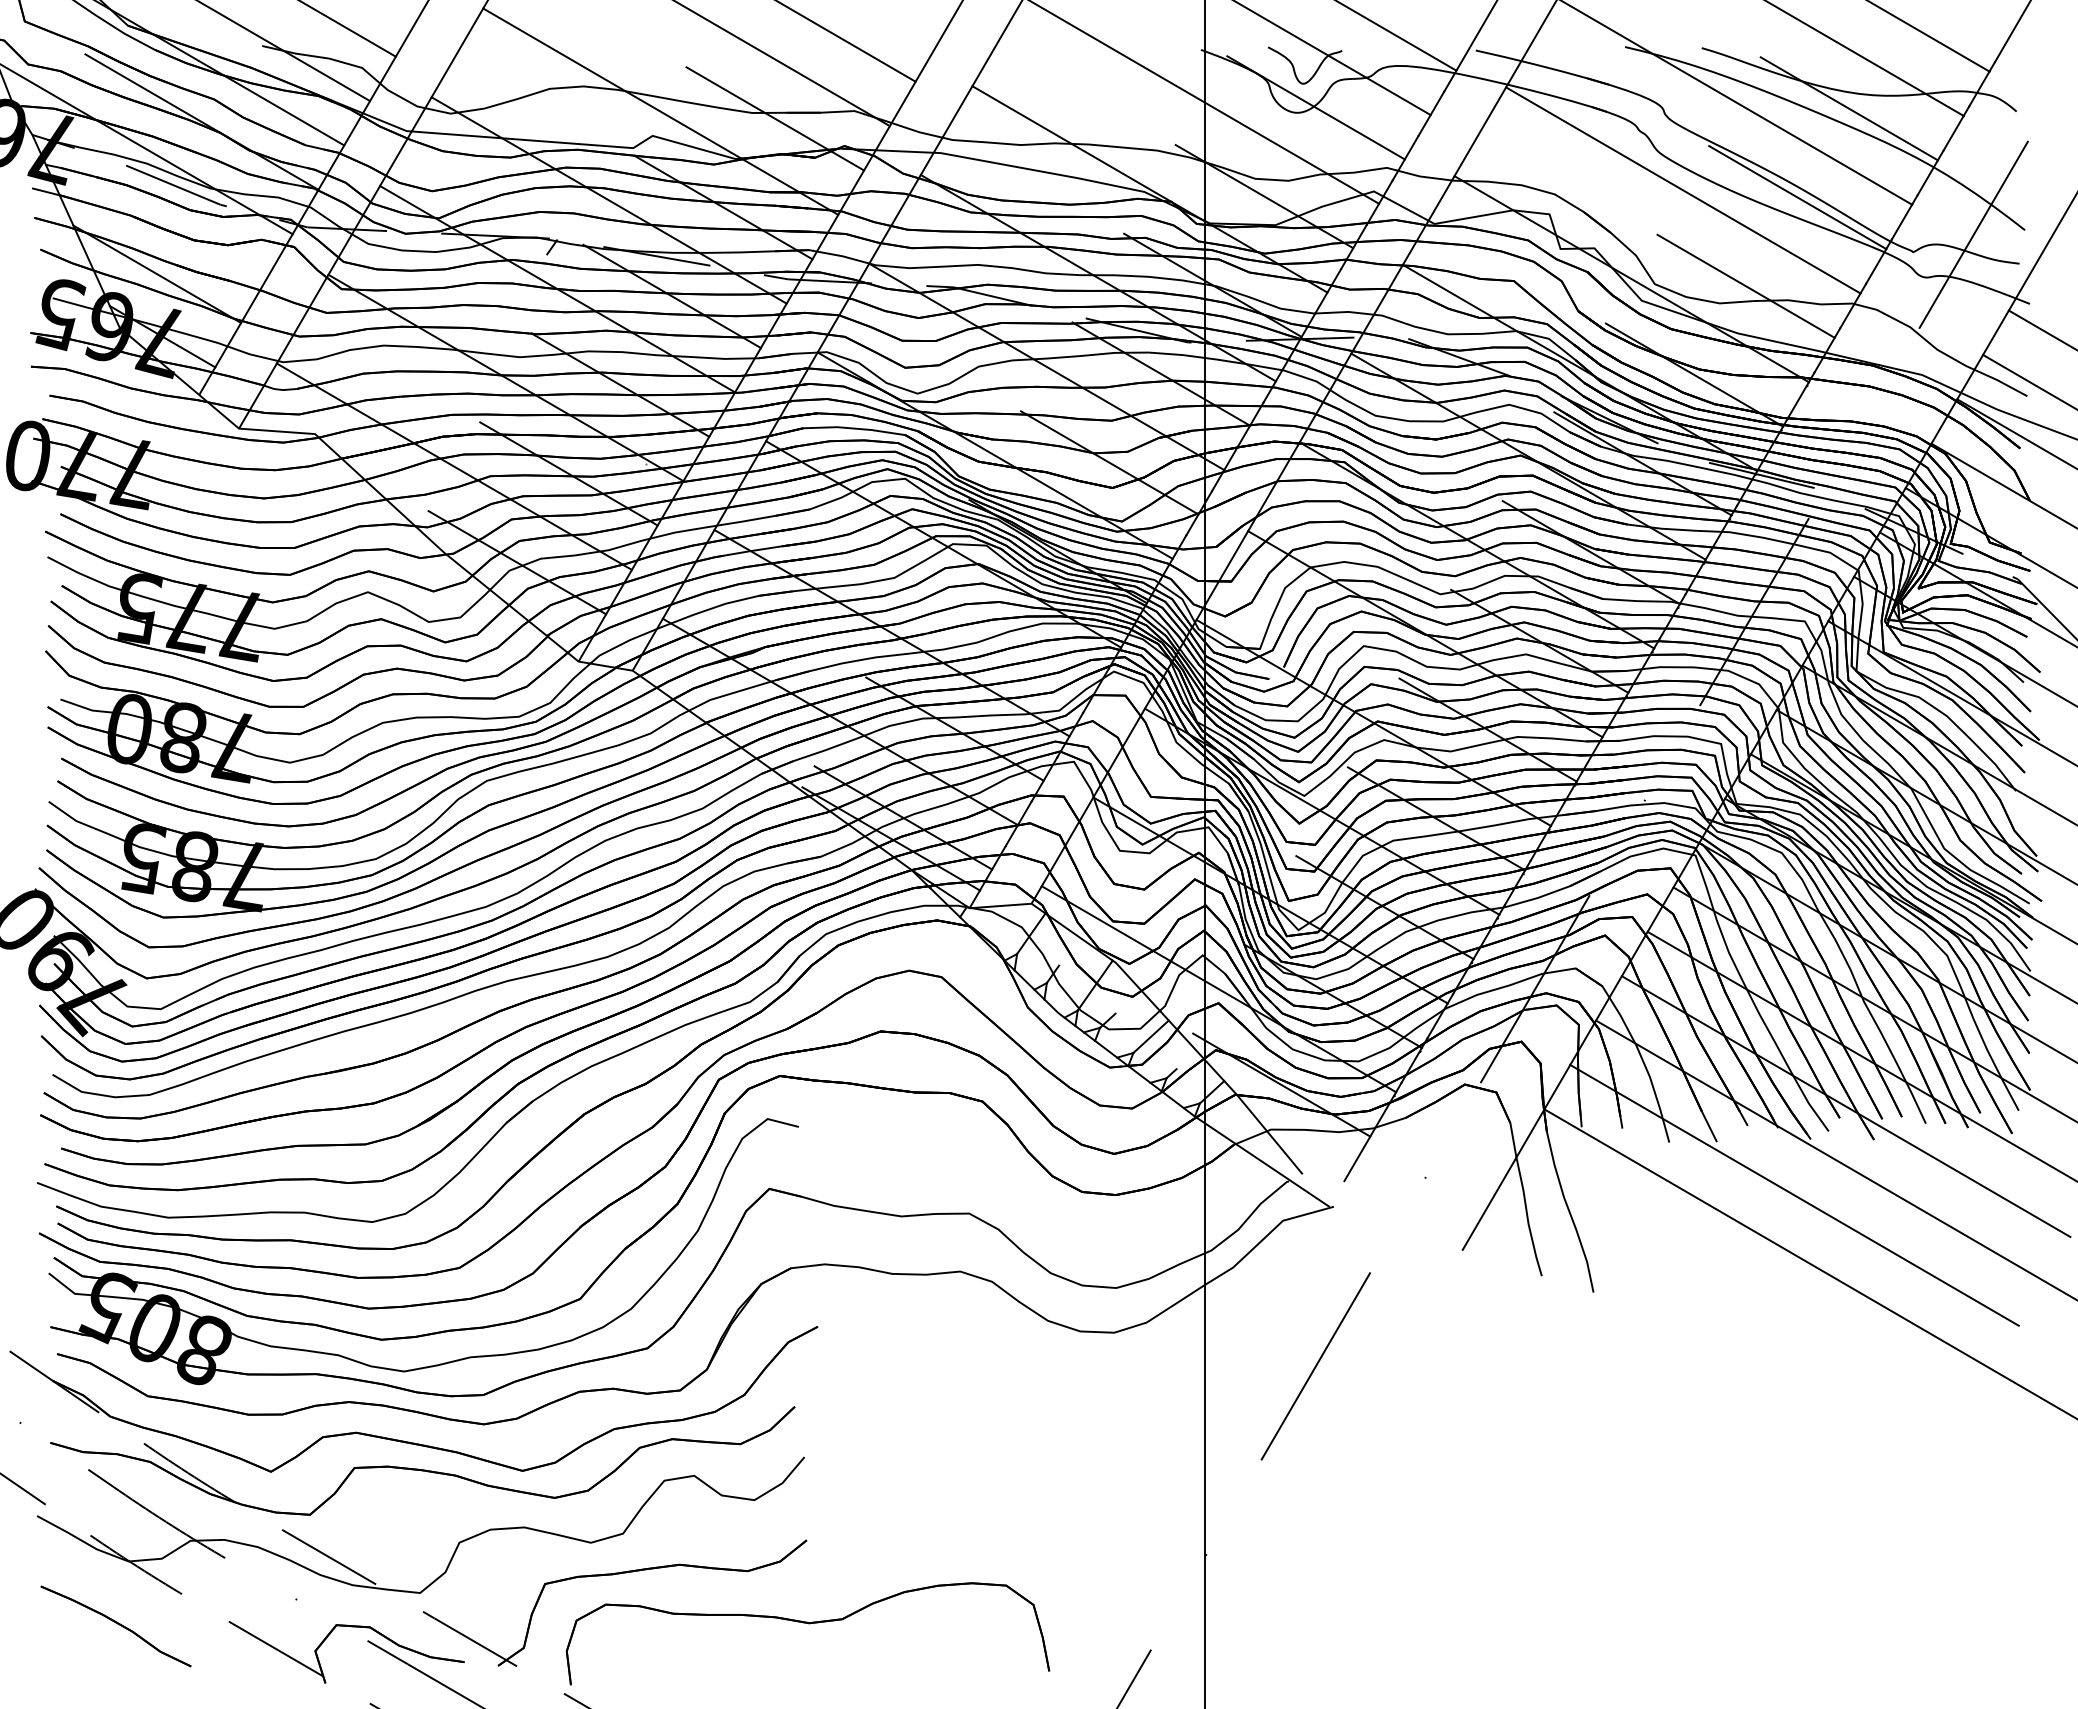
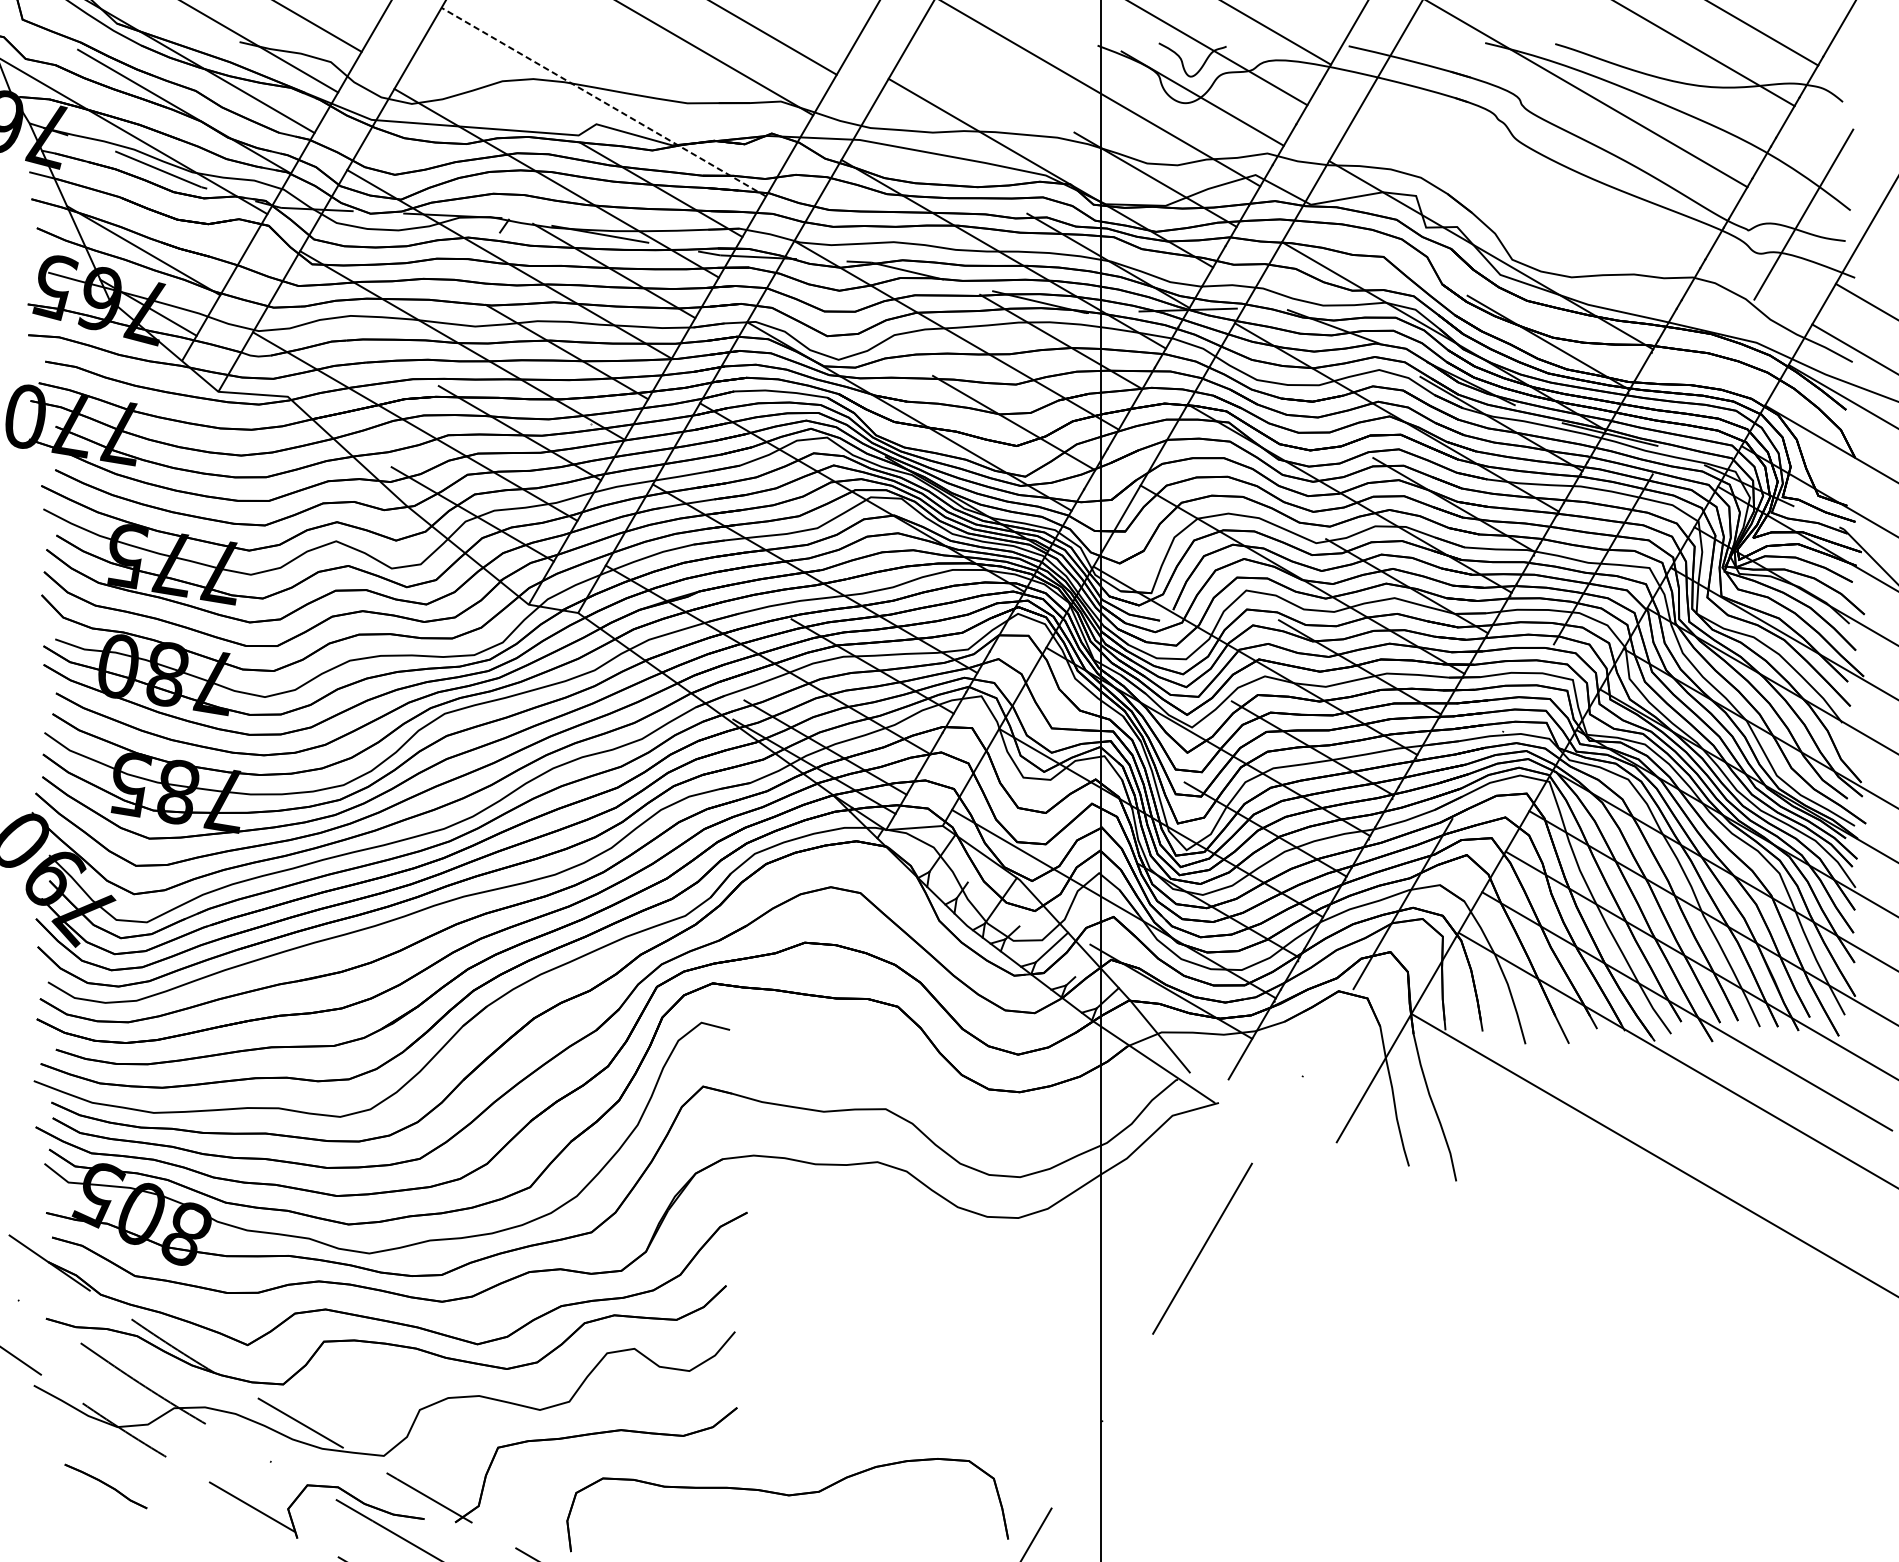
line: (1848, 108) -> (1689, 99), removed
line: (660, 111) -> (603, 101), solid -> dashed
line: (775, 118) -> (708, 108), removed
line: (1683, 190) -> (1538, 174), removed
line: (1797, 197) -> (1642, 180), removed
line: (1745, 285) -> (1595, 260), removed
line: (1794, 1194) -> (1639, 1091), removed
part: (808, 1624) -> (788, 1496), moved
part: (115, 1626) -> (105, 1486), size x0.6

